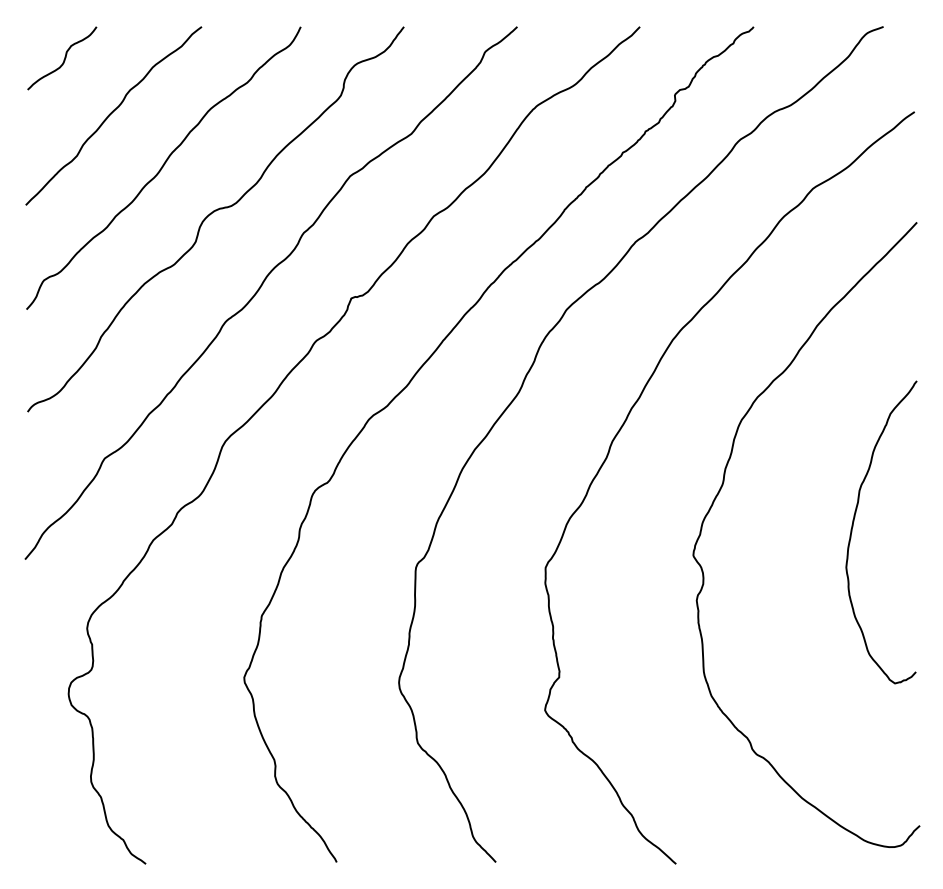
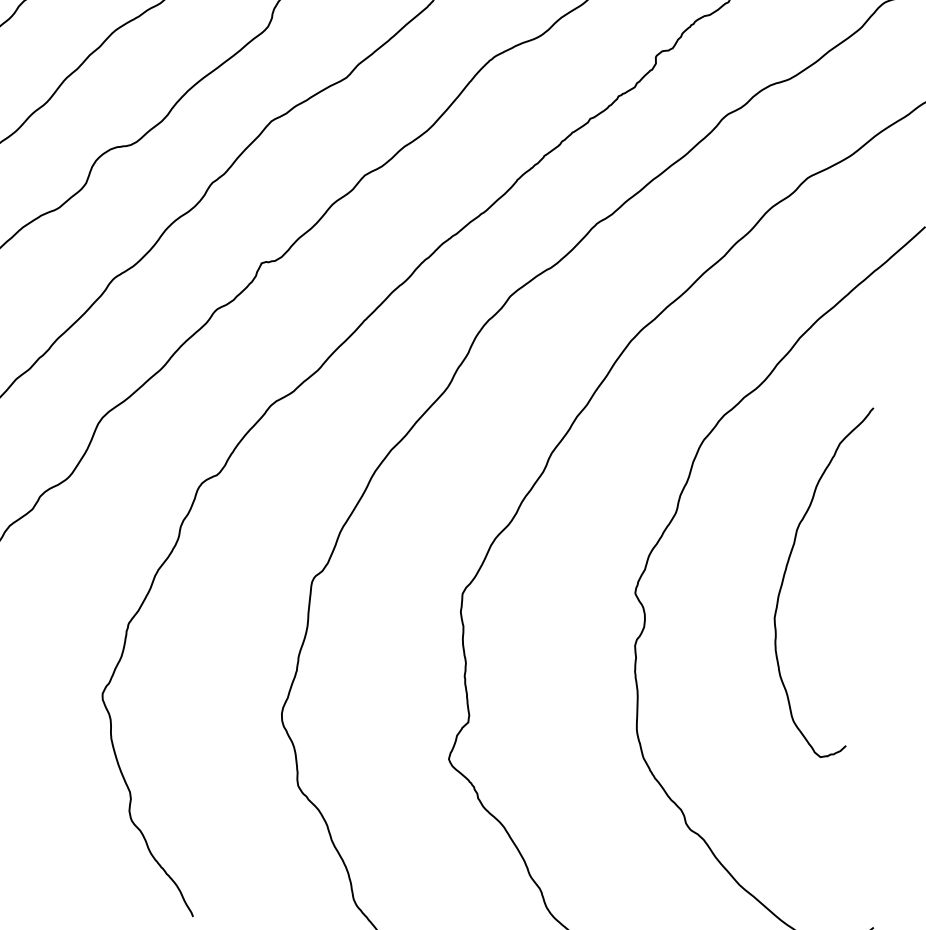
curve: (853, 527) -> (786, 572), moved

